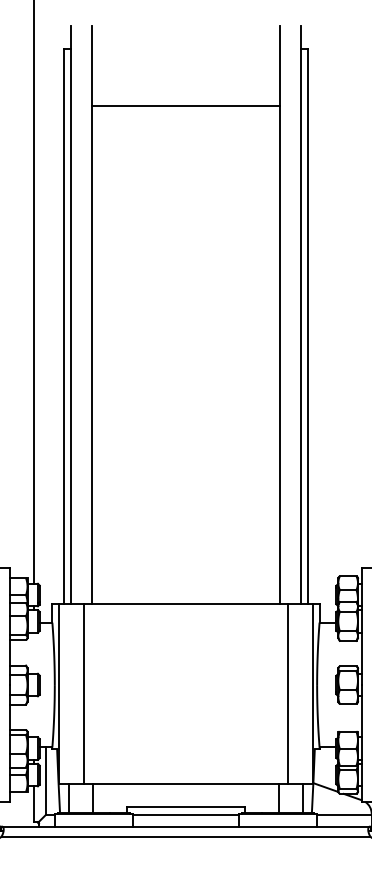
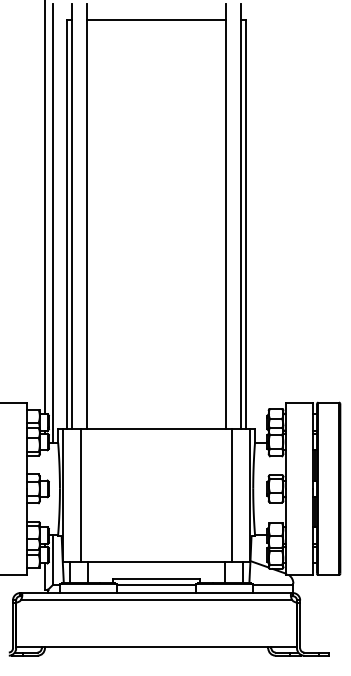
line: (185, 106) -> (156, 20), moved
line: (46, 323) -> (53, 222), added

